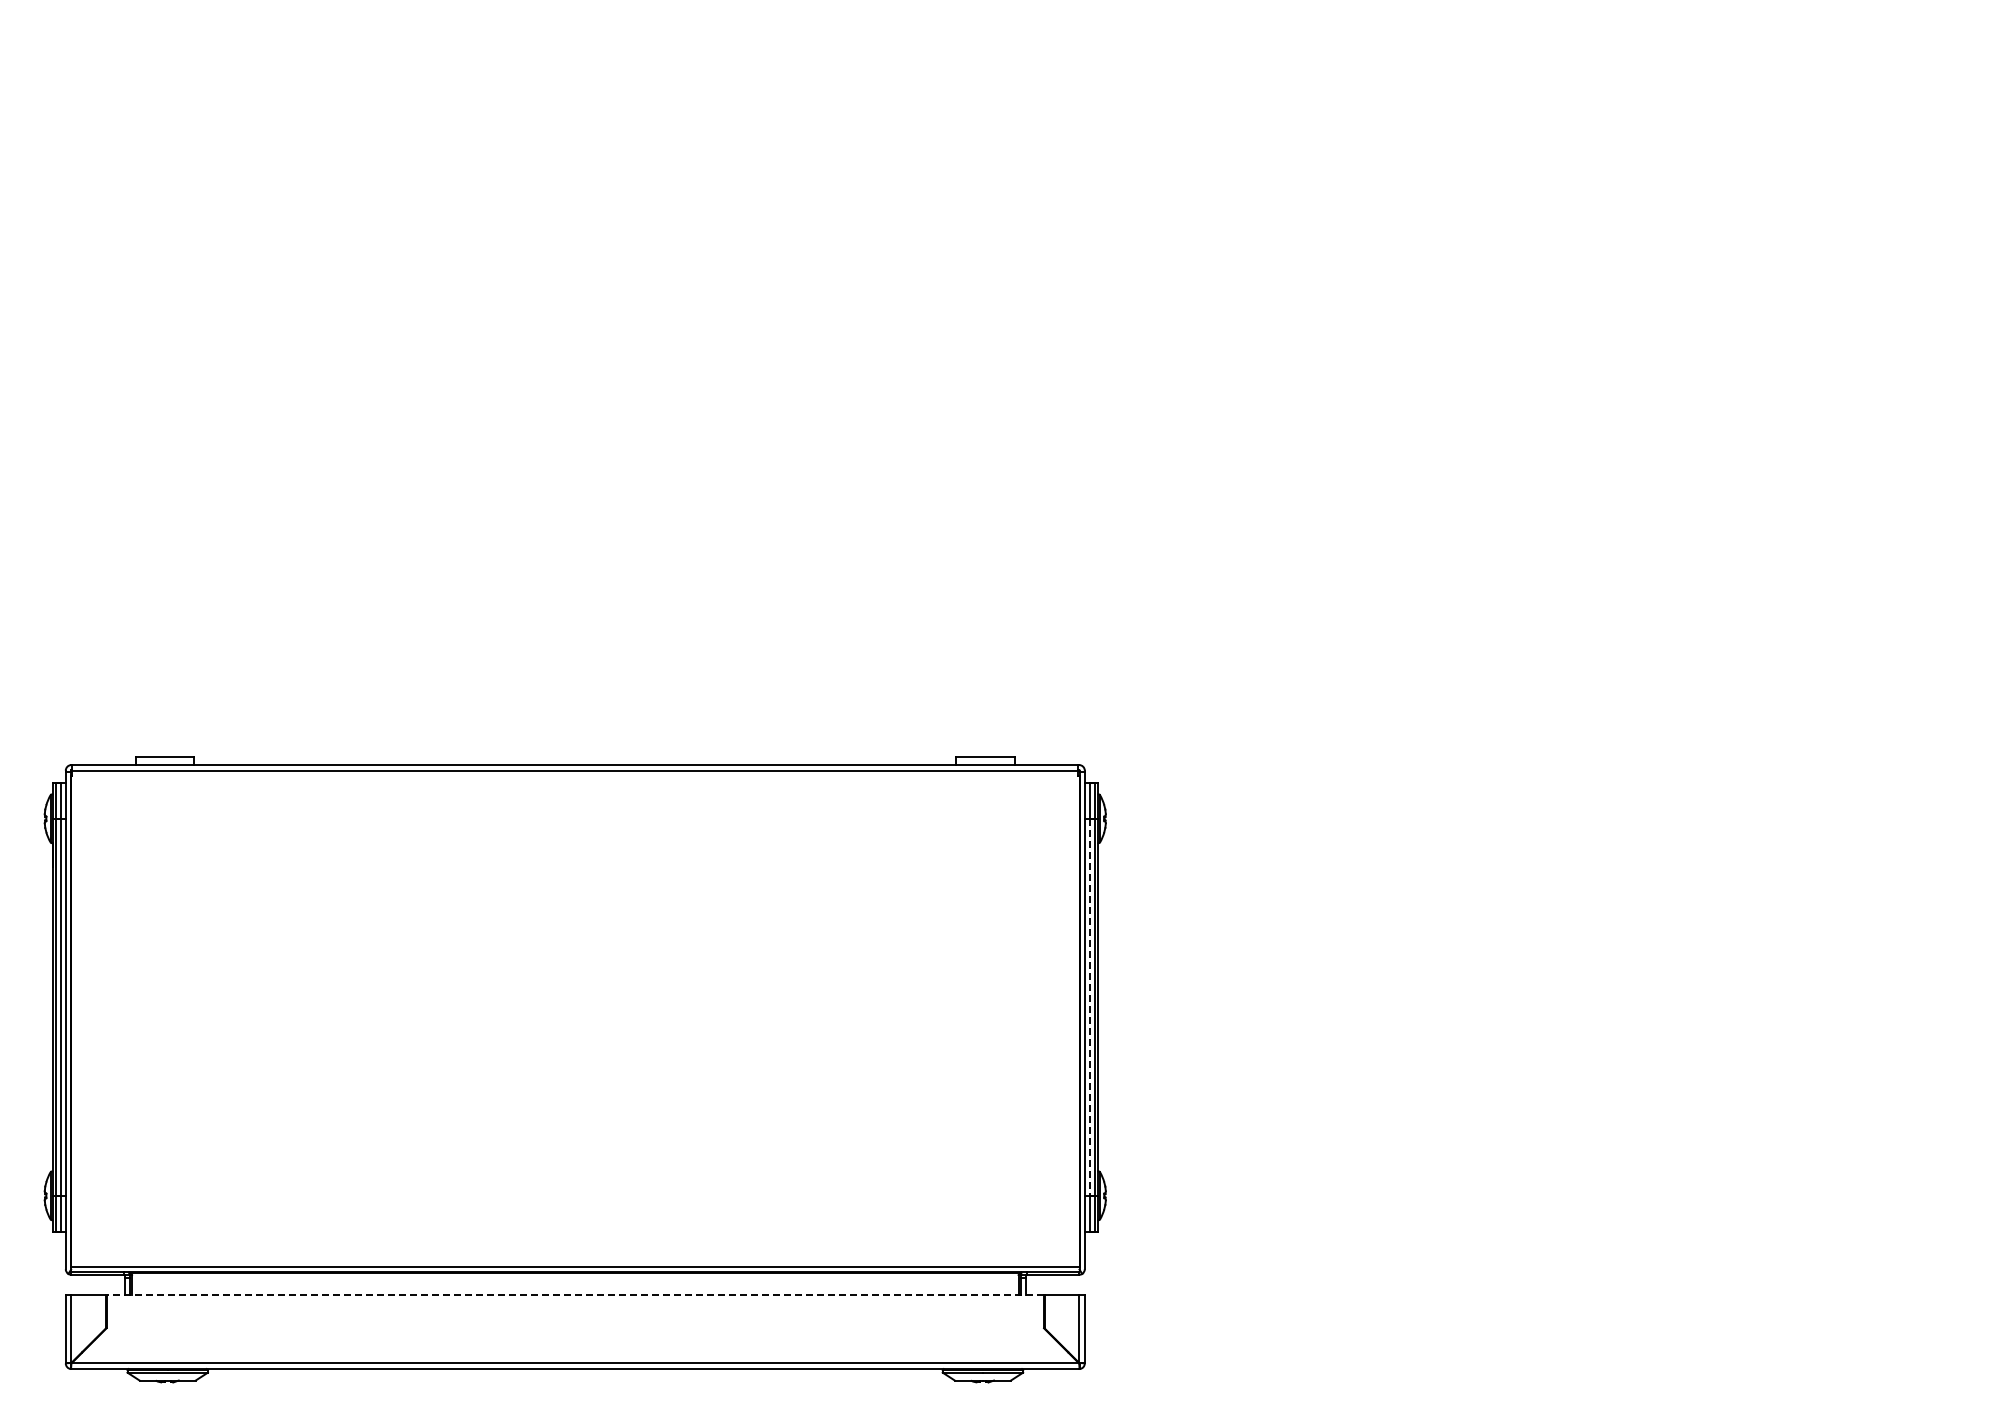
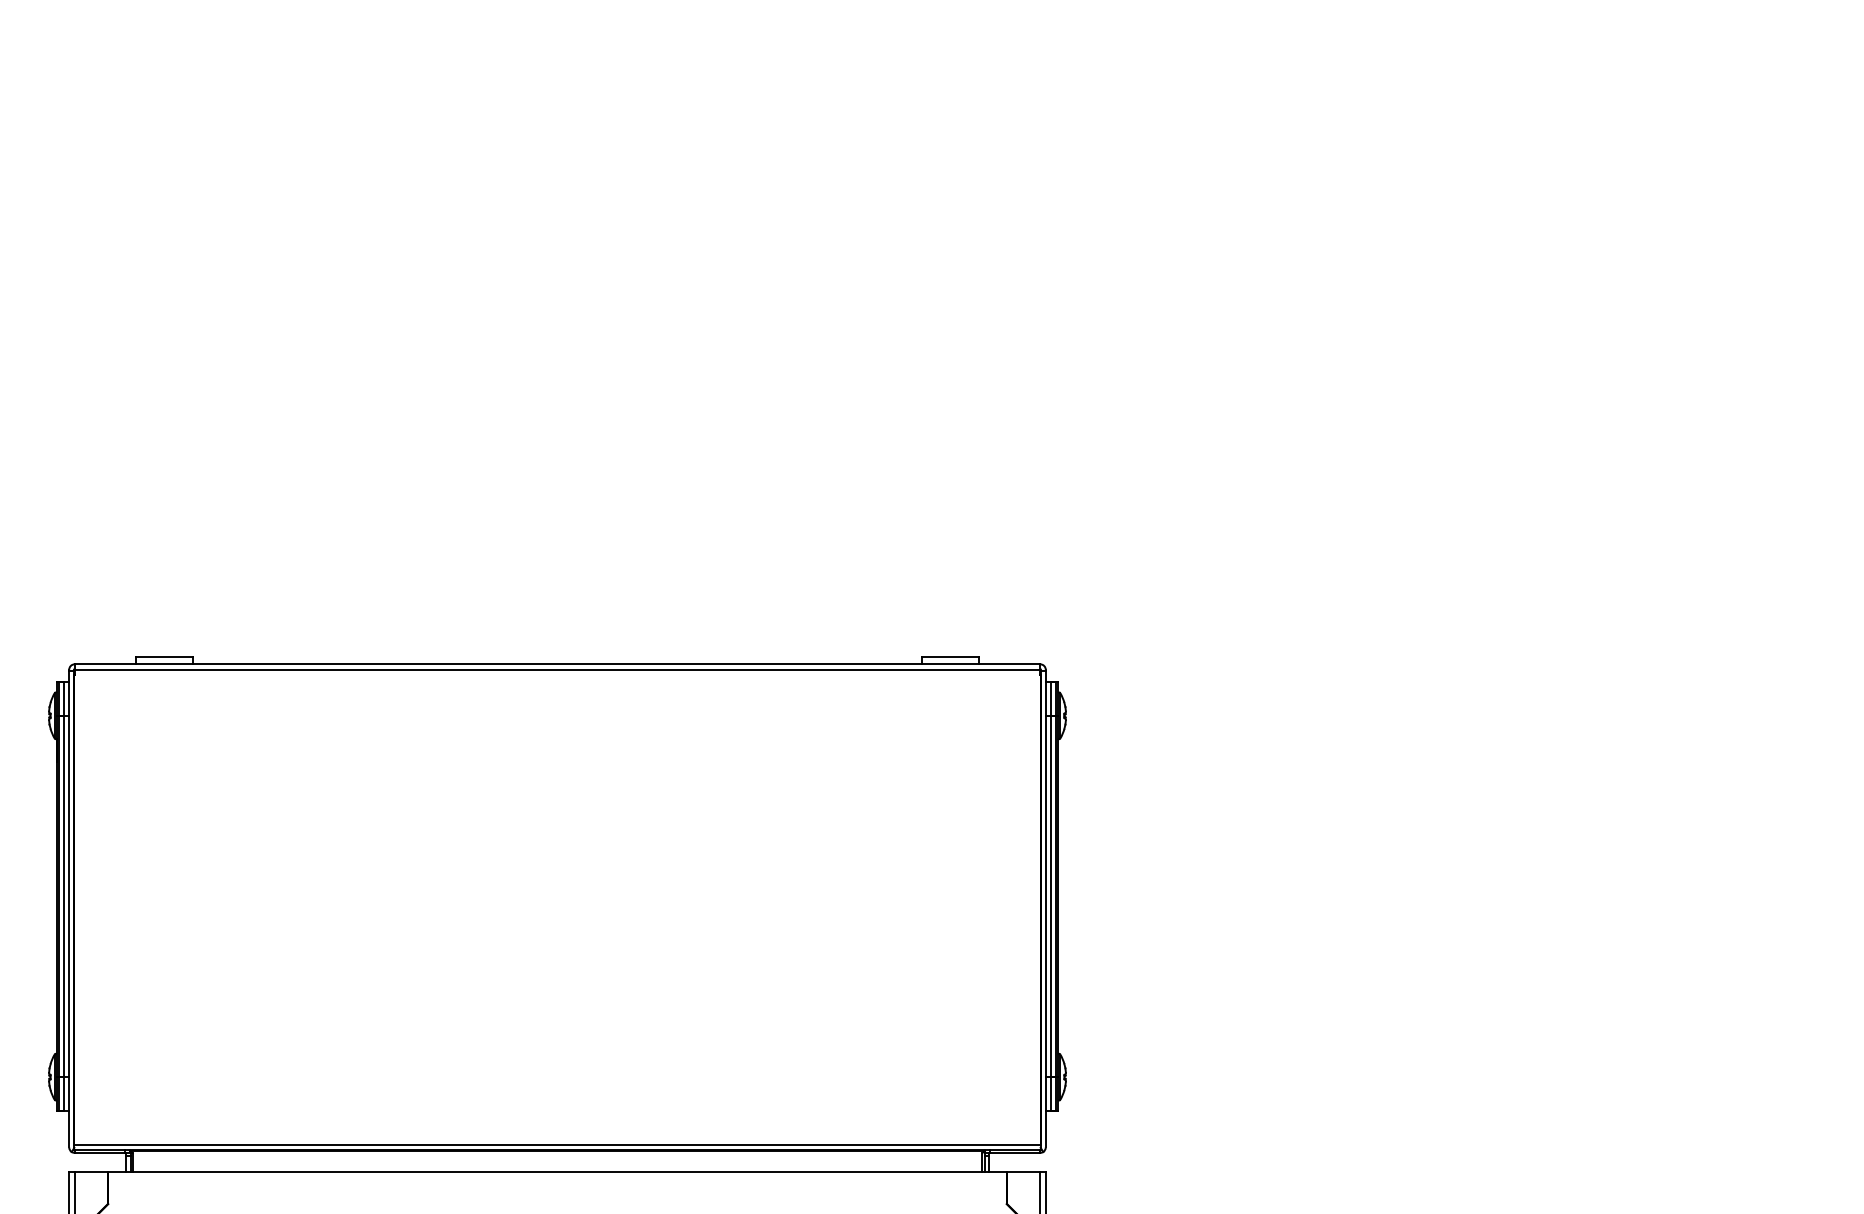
line: (1089, 1007) -> (1050, 896), dashed -> solid
line: (575, 1295) -> (557, 1172), dashed -> solid

